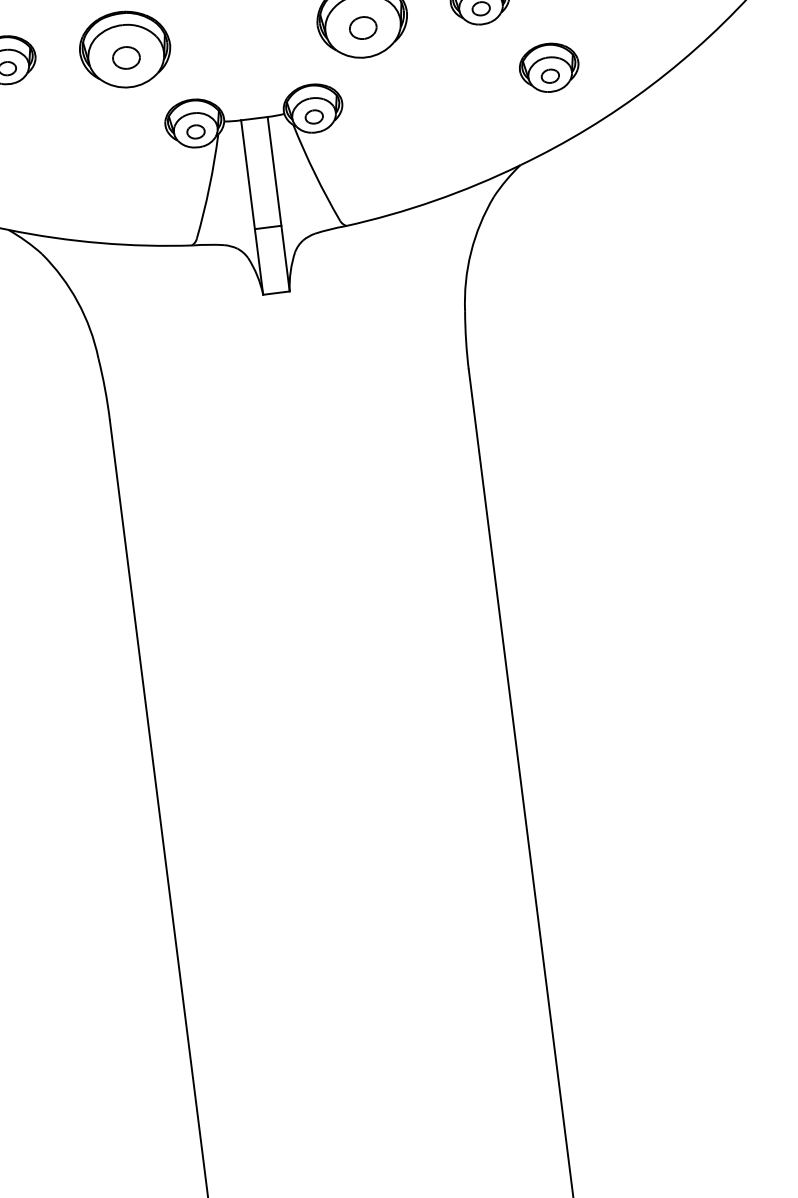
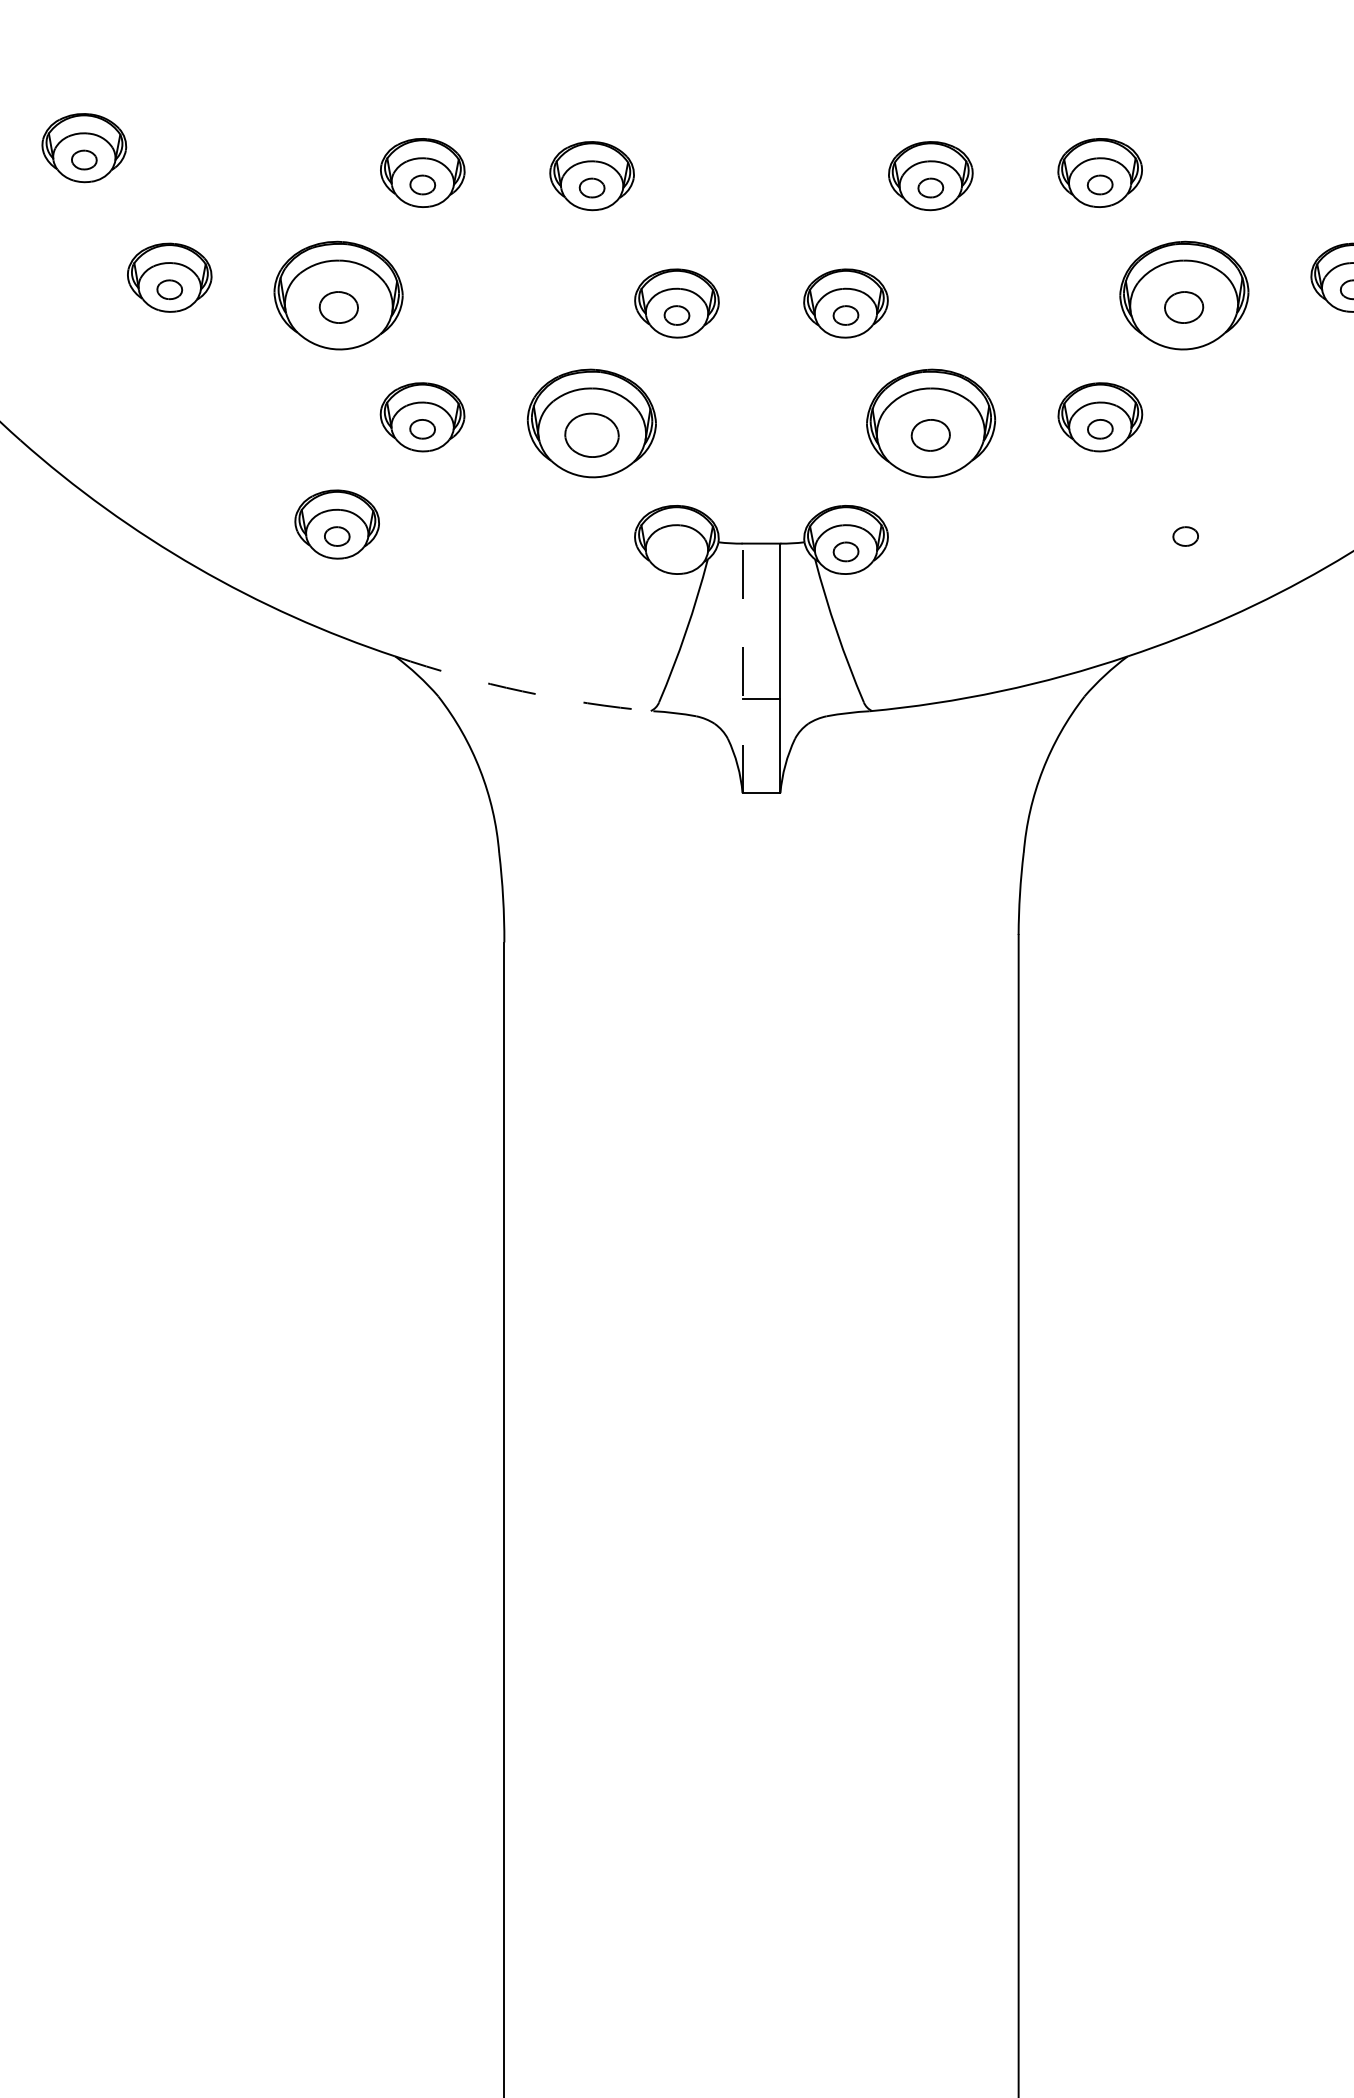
part: (126, 58) -> (592, 435), size x1.4
part: (549, 67) -> (1185, 524), removed
part: (195, 131) -> (676, 551), removed
line: (252, 207) -> (742, 668), solid -> dashed
arc: (100, 243) -> (522, 691), solid -> dashed

